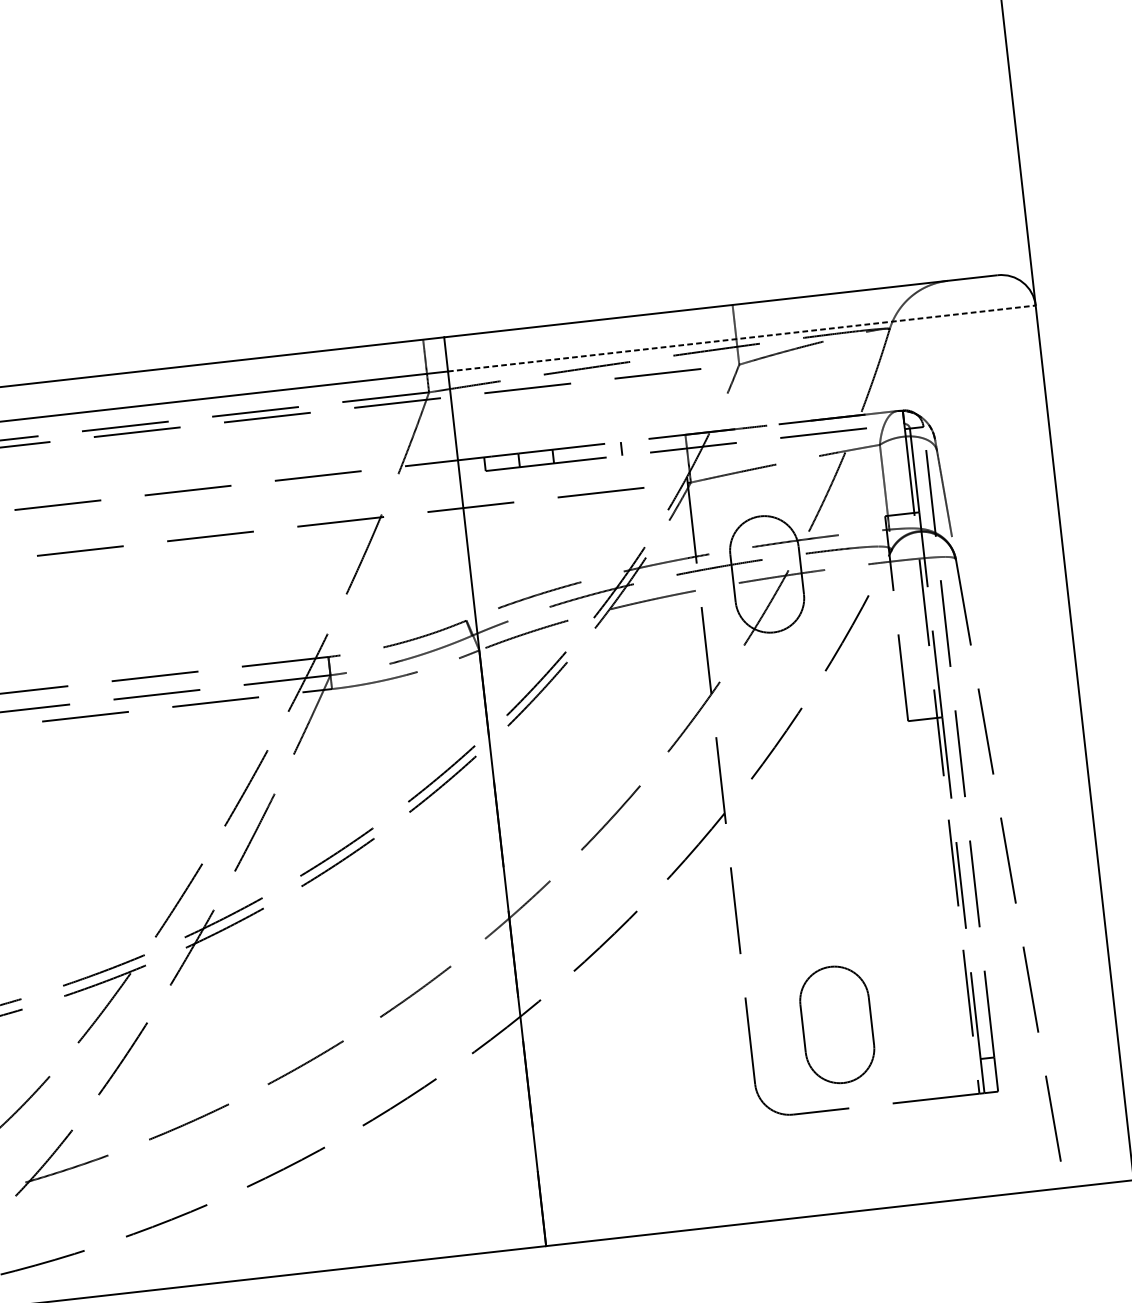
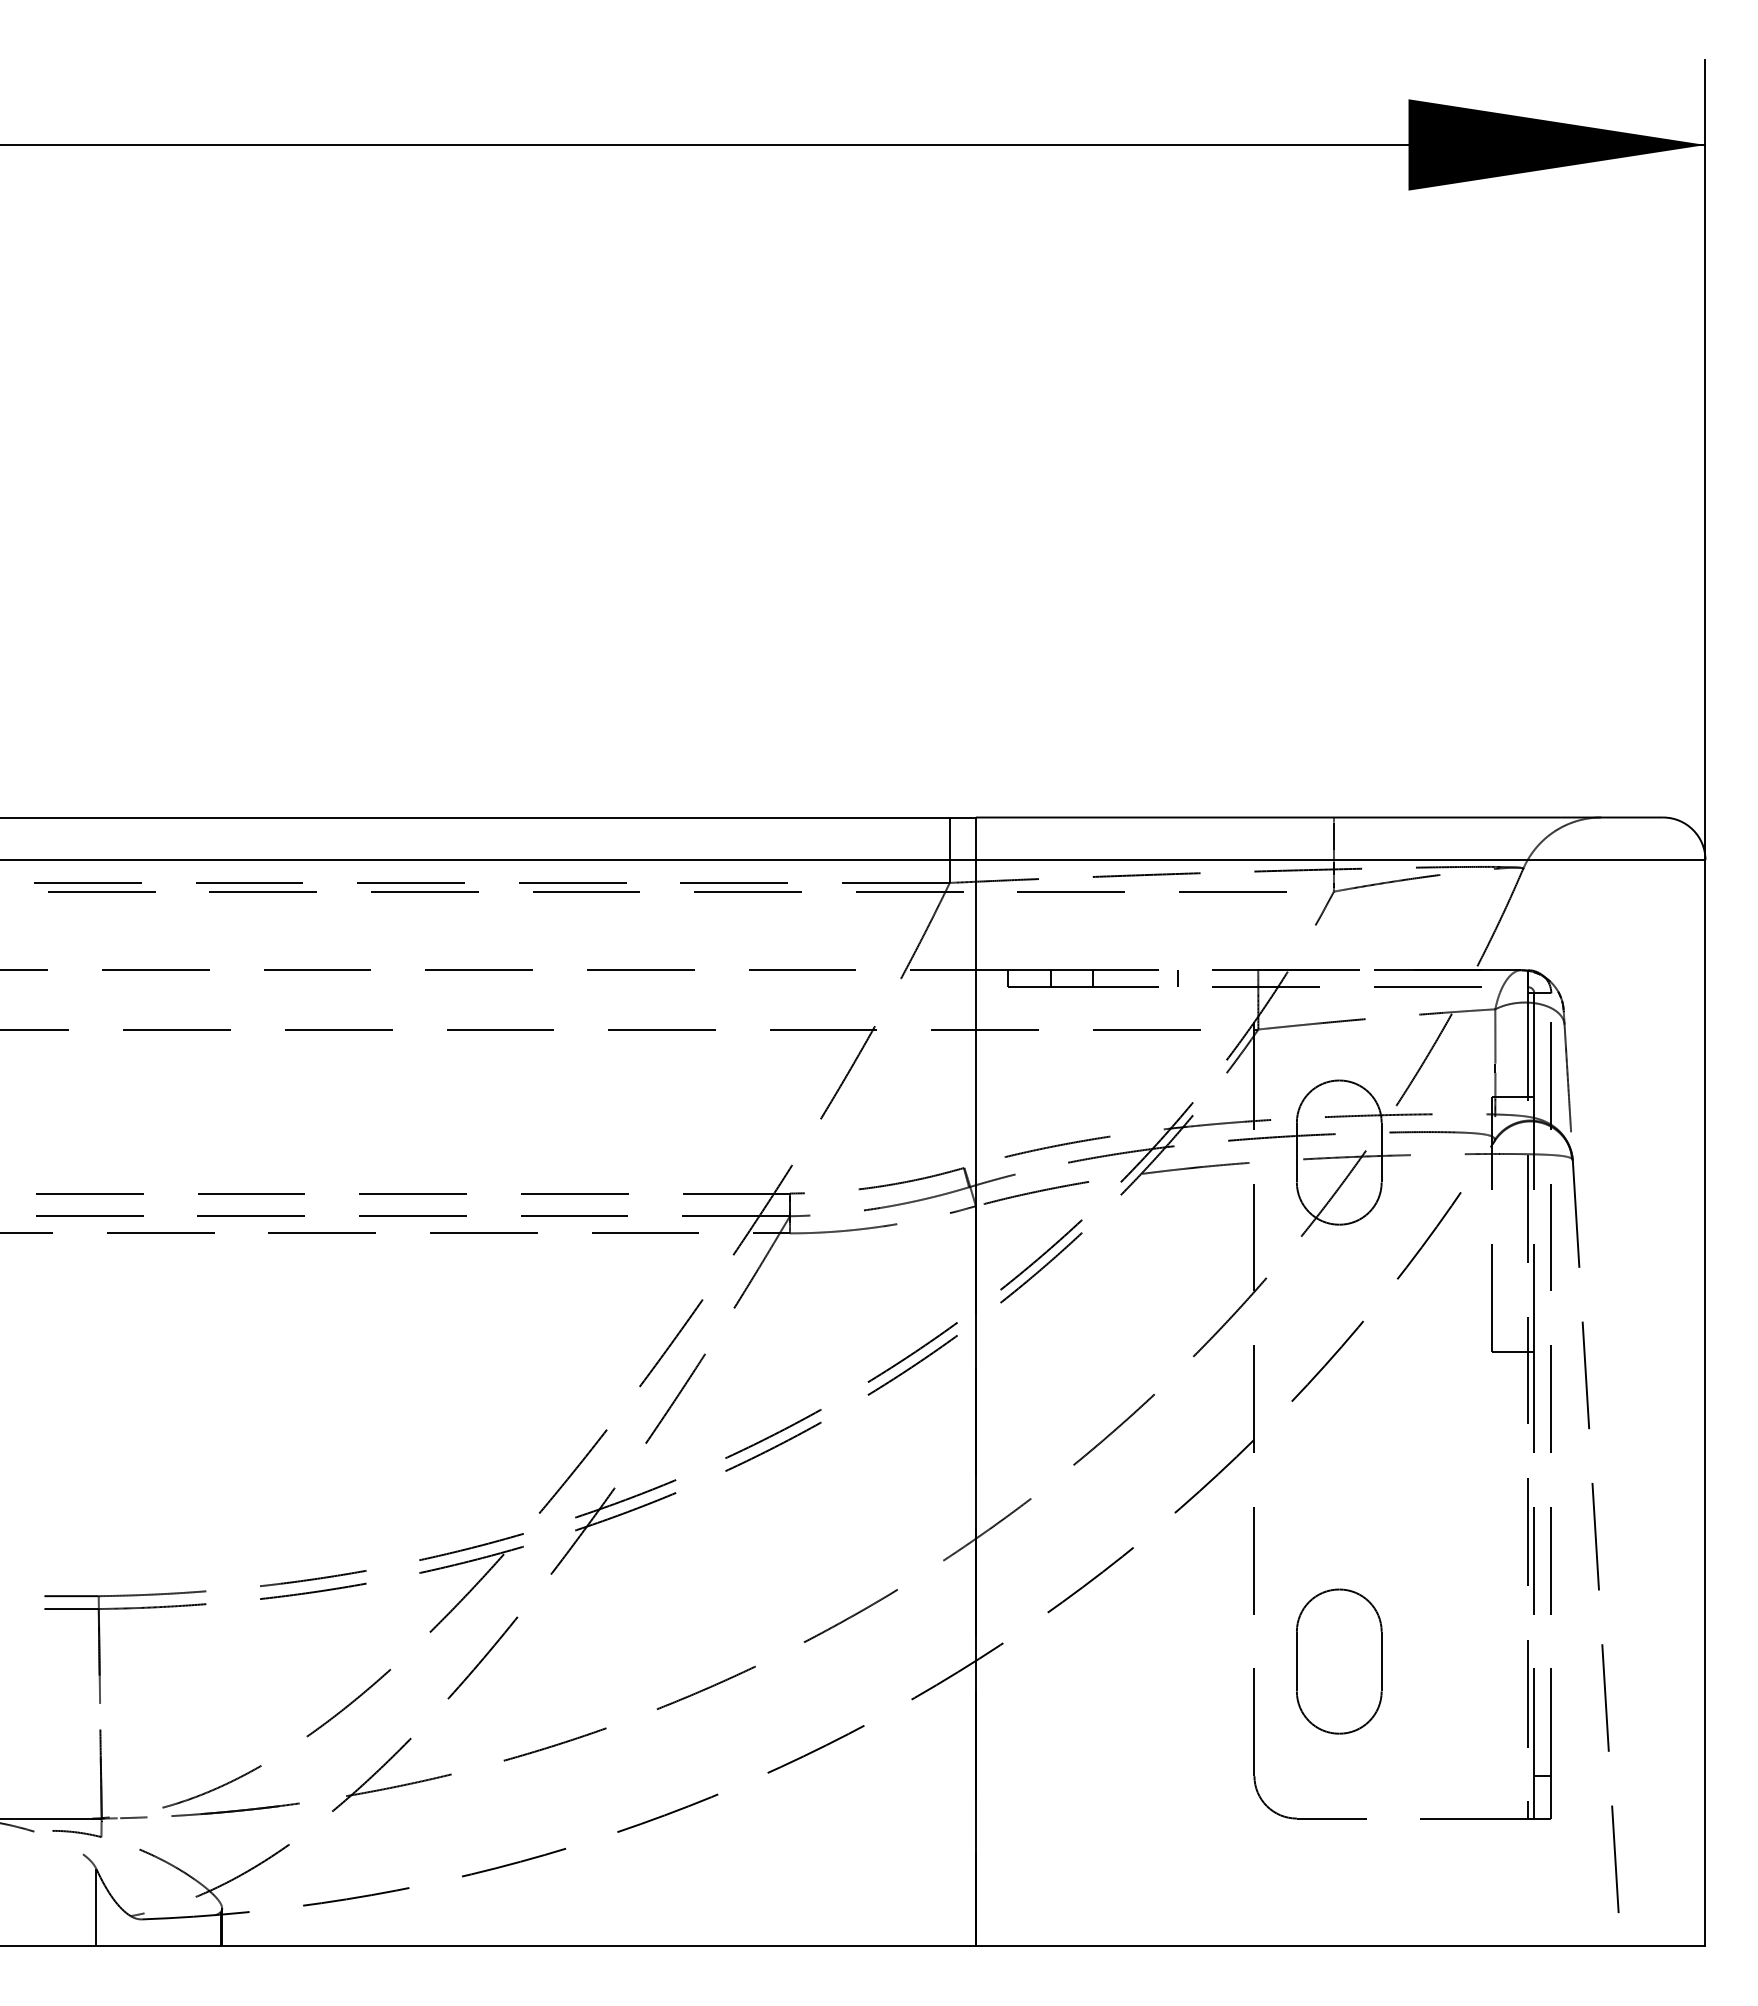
line: (741, 338) -> (1340, 859), dashed -> solid
part: (837, 1024) -> (1339, 1661), moved

